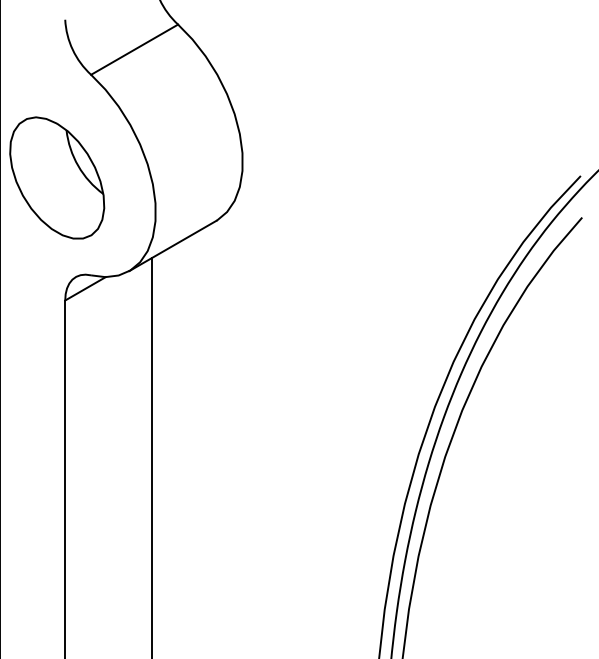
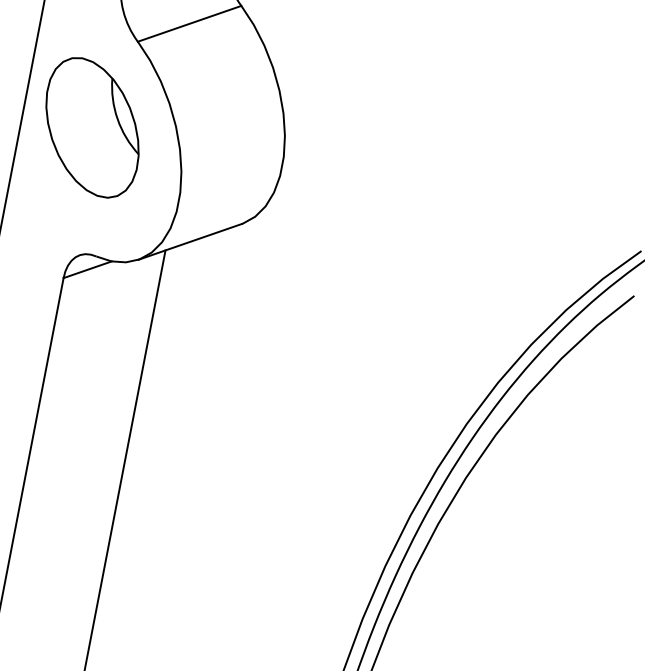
part: (57, 177) -> (92, 127), moved

